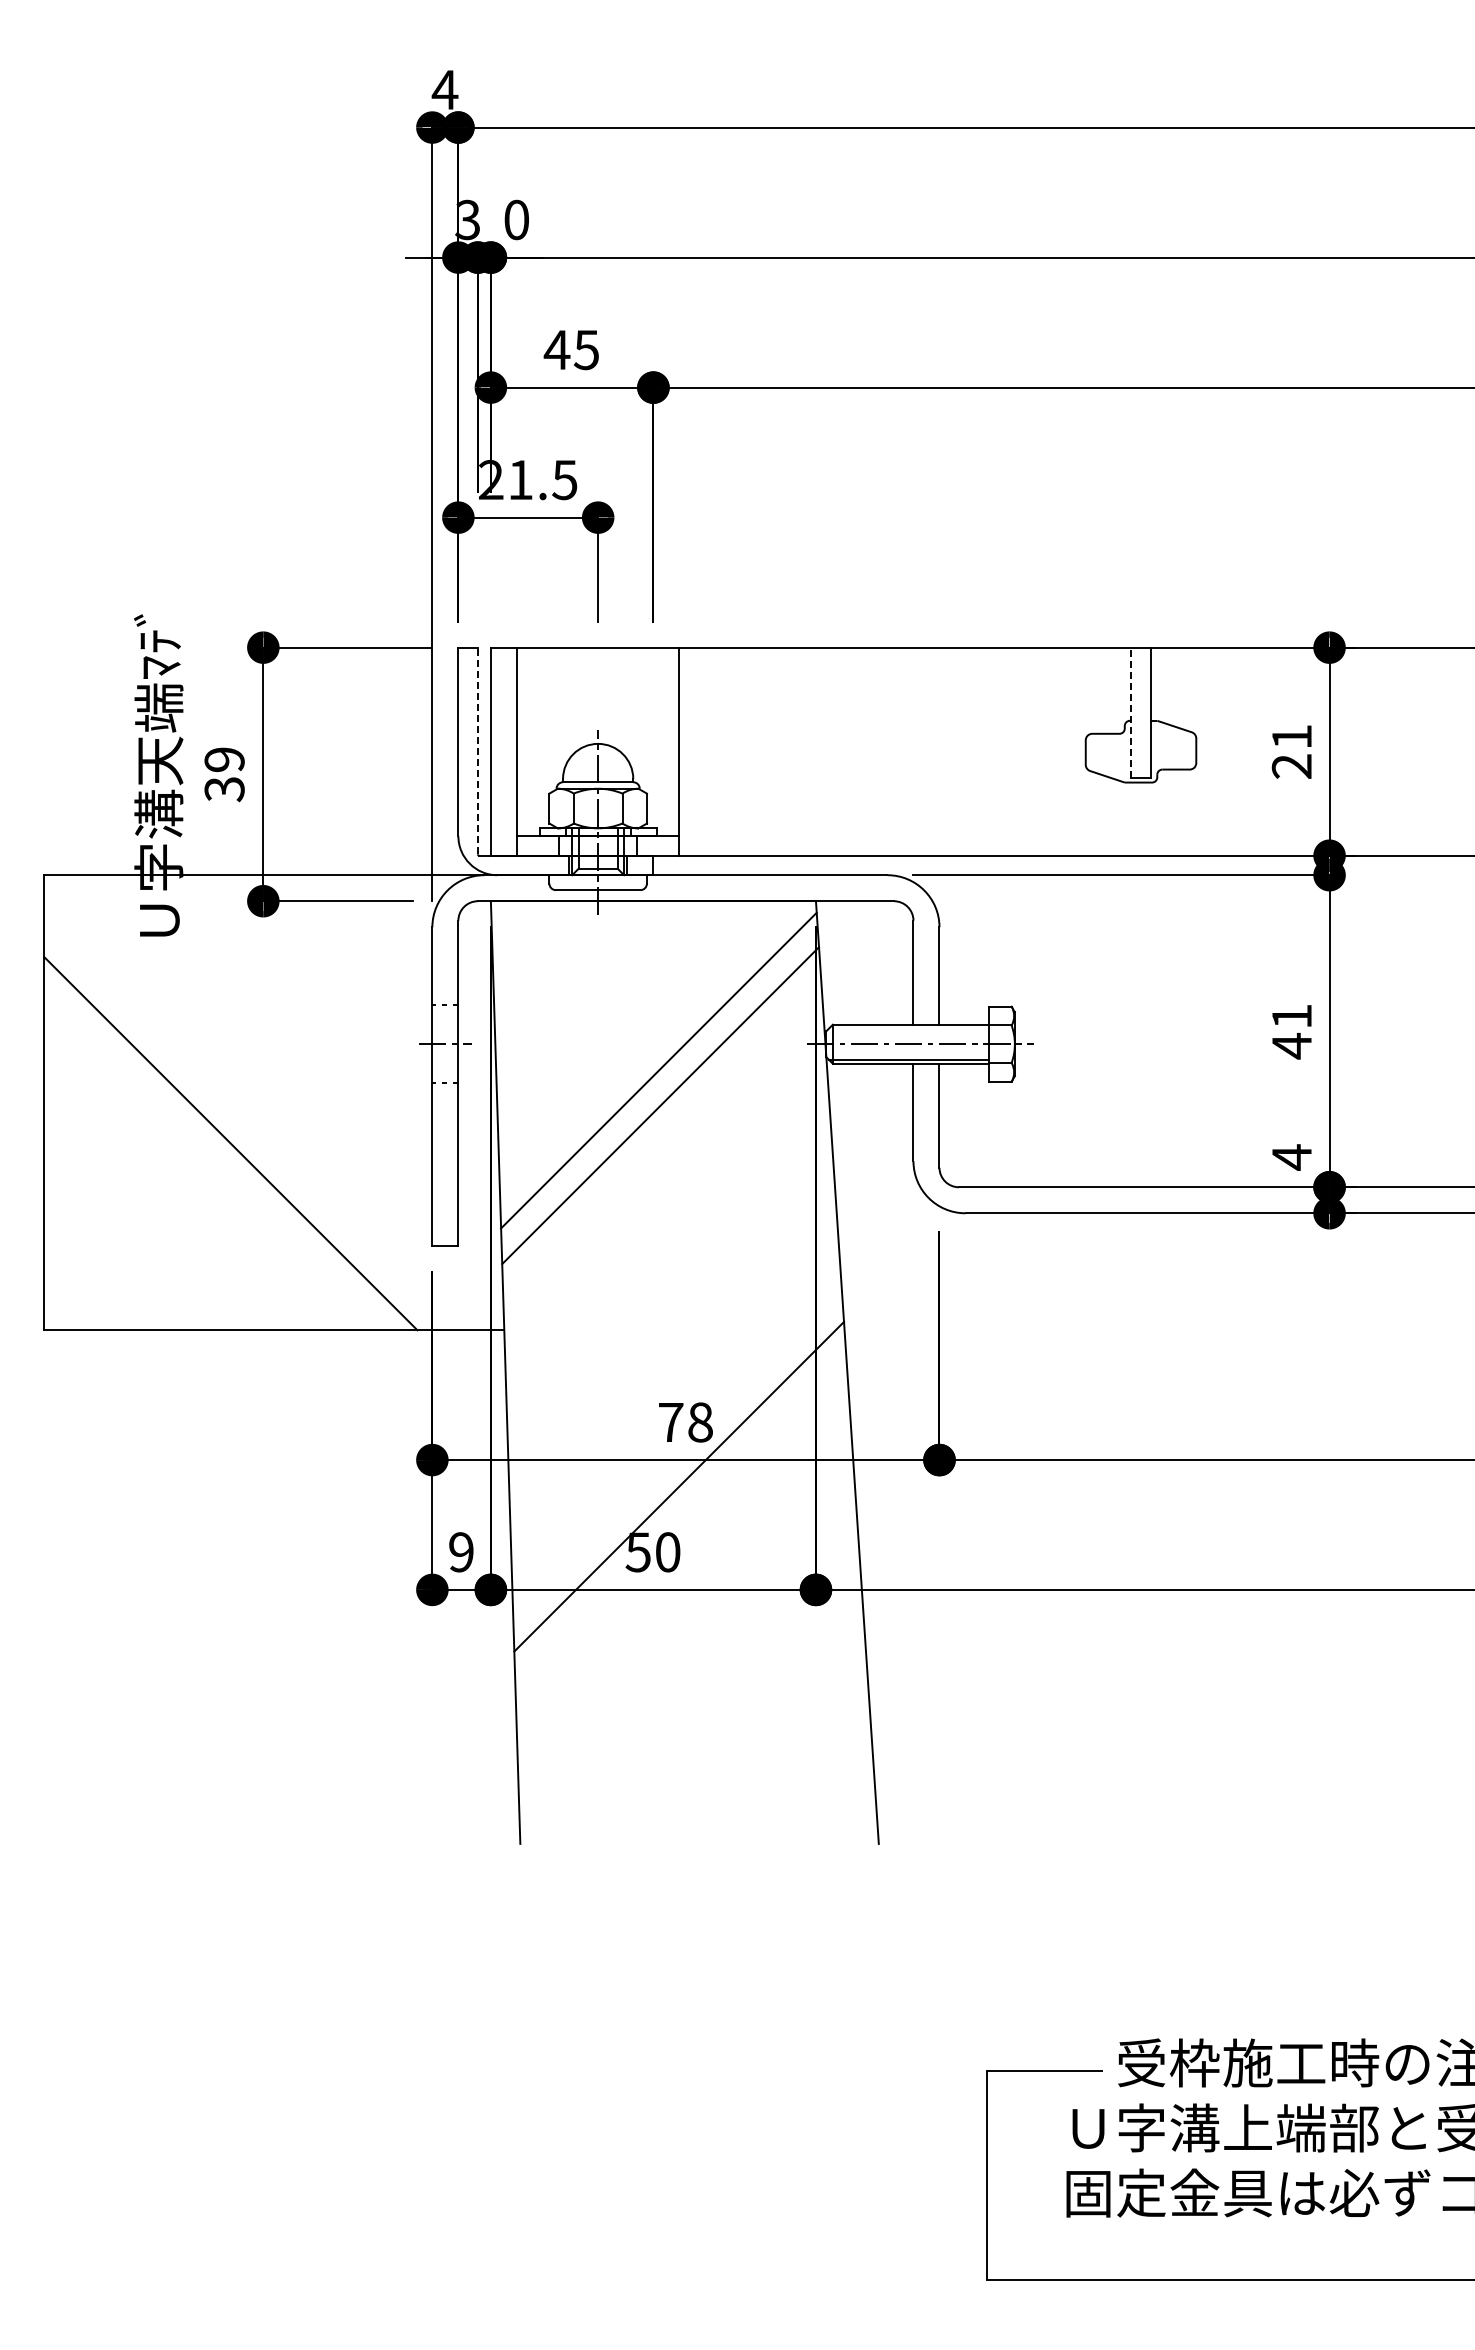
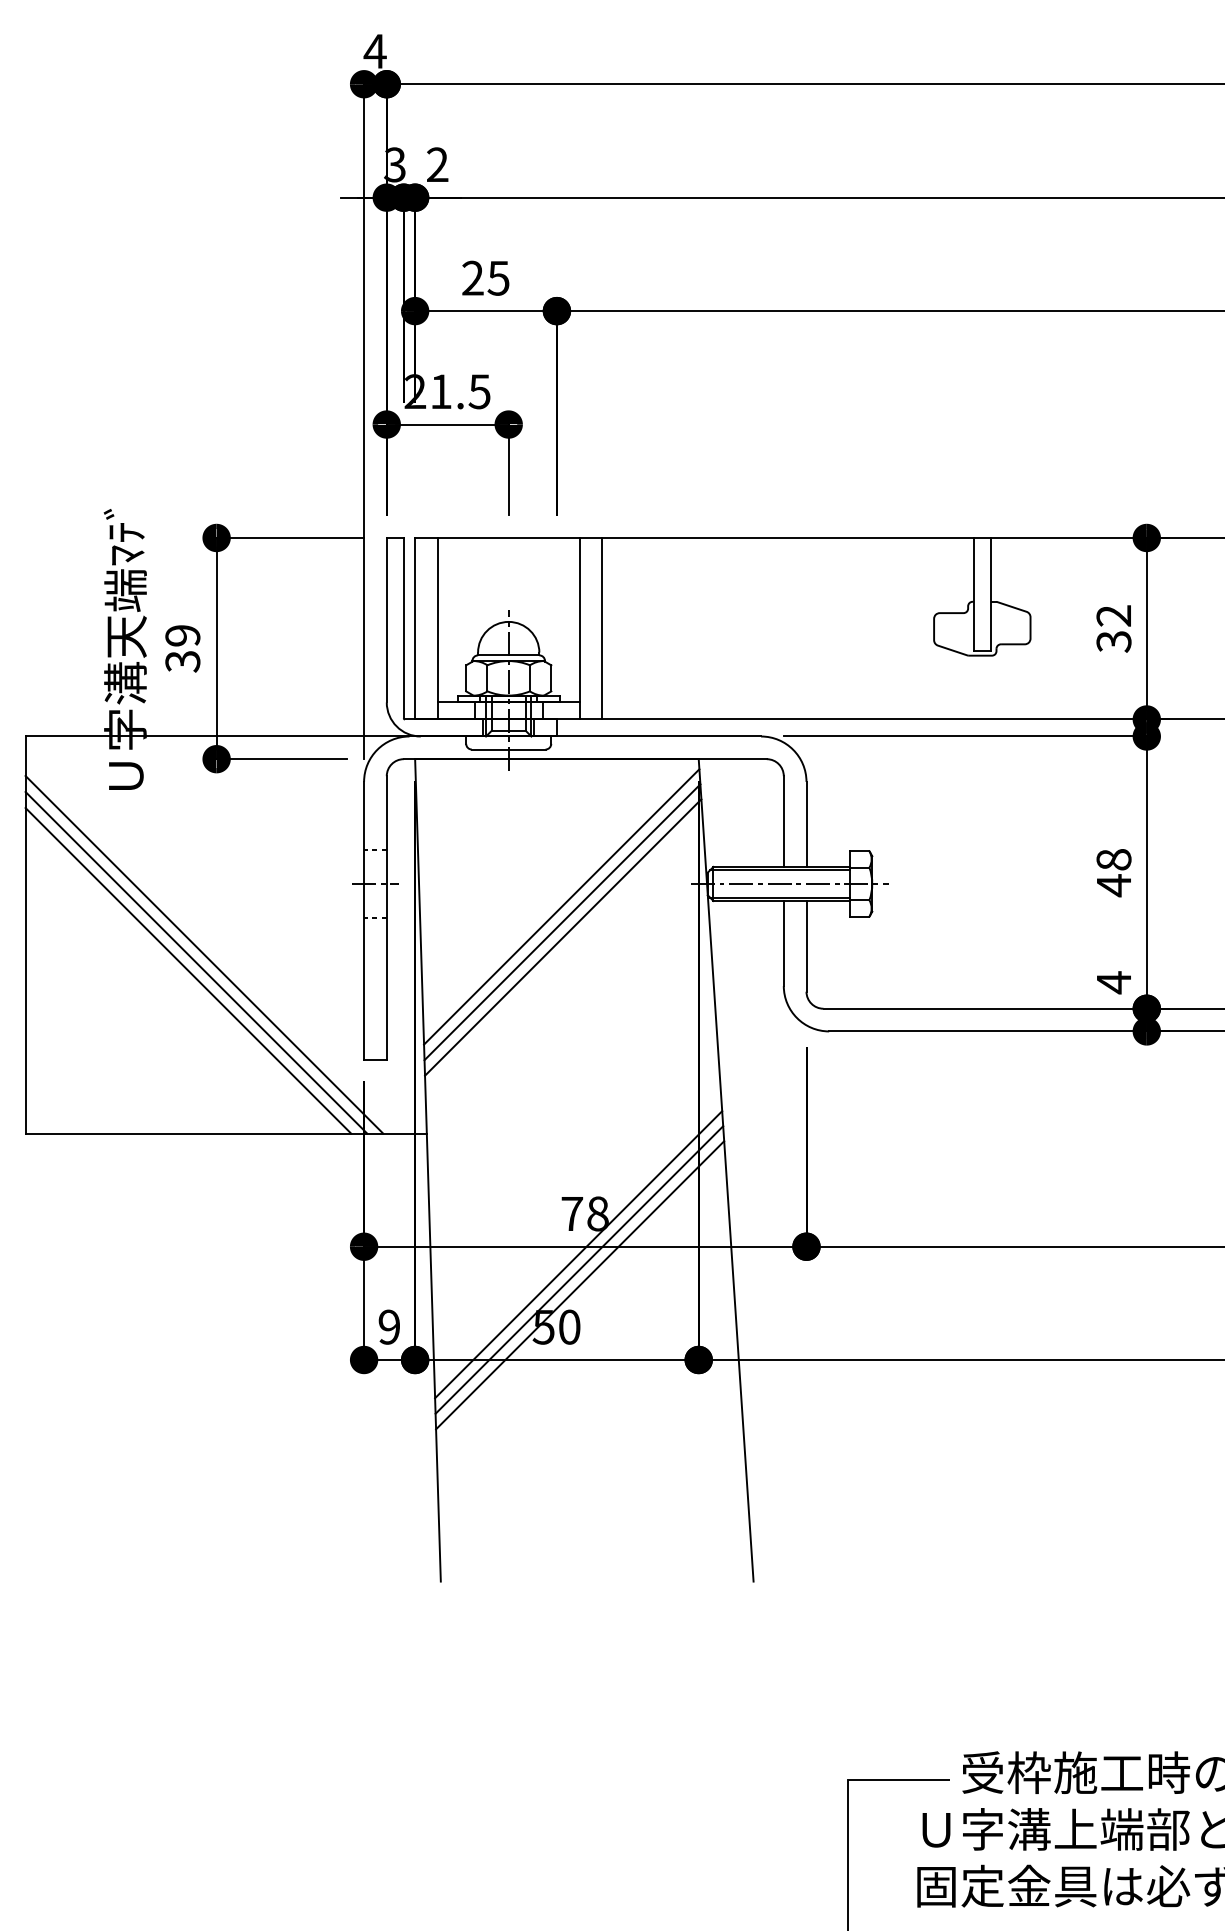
text: (516, 219) -> (437, 164), 0 -> 2
text: (556, 349) -> (472, 277), 45 -> 25
line: (1131, 712) -> (974, 594), dashed -> solid
line: (477, 750) -> (403, 627), dashed -> solid
line: (705, 751) -> (602, 628), added
text: (1291, 751) -> (1113, 628), 21 -> 32
text: (1292, 1016) -> (1114, 859), 41 -> 48
line: (908, 1028) -> (779, 870), added
line: (659, 1088) -> (562, 922), added
line: (249, 1125) -> (204, 954), added
line: (239, 1134) -> (195, 962), added
line: (677, 1468) -> (577, 1254), added
line: (679, 1504) -> (579, 1285), added

